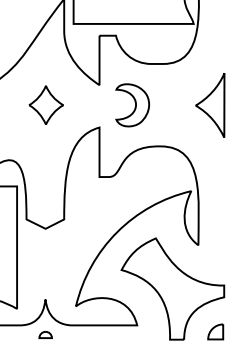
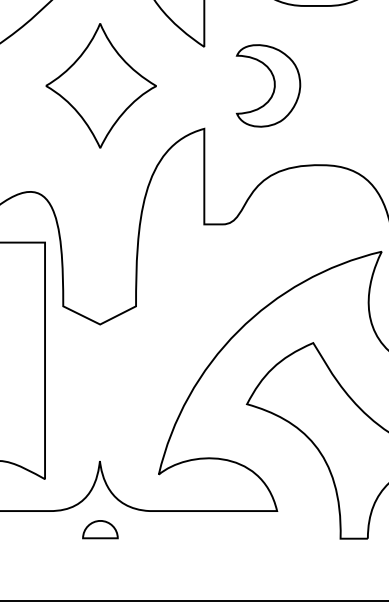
part: (46, 104) -> (101, 84), size x1.67
part: (45, 334) -> (99, 528), size x1.43

